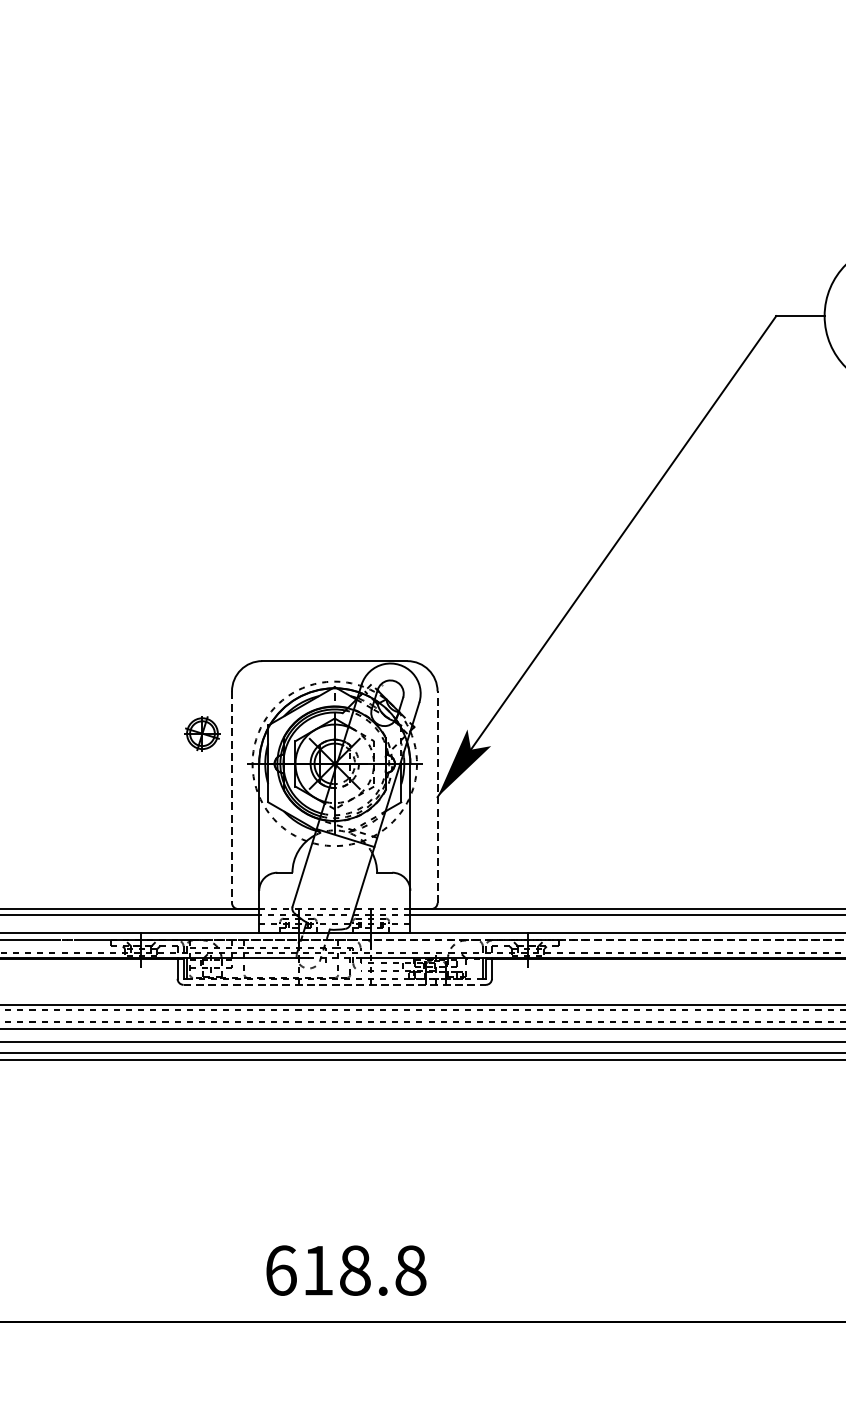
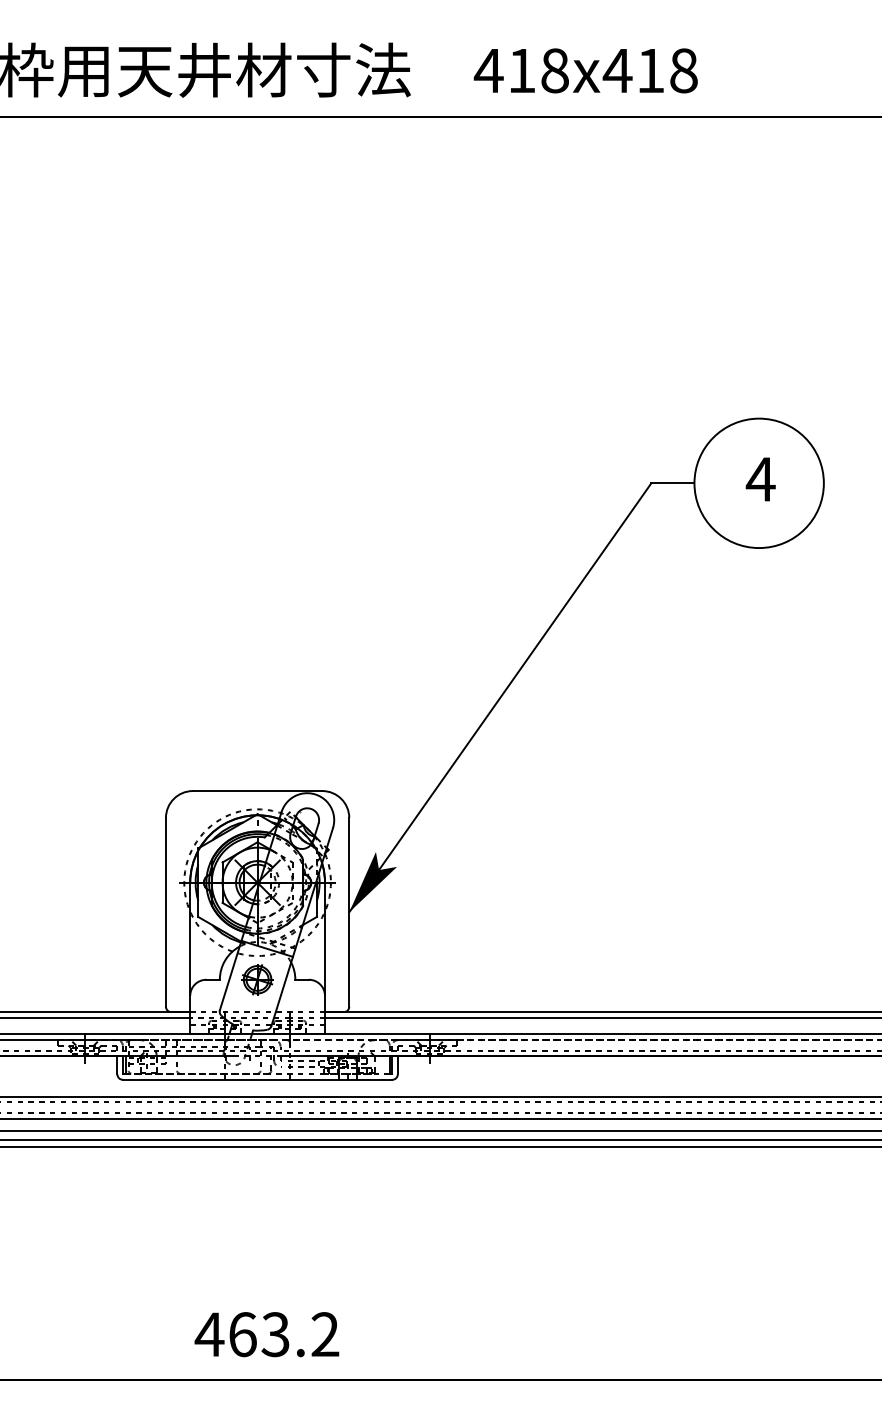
part: (202, 733) -> (257, 979), moved
line: (437, 796) -> (349, 911), dashed -> solid
line: (231, 797) -> (165, 912), dashed -> solid
line: (334, 984) -> (257, 1079), dashed -> solid
text: (344, 1270) -> (266, 1334), 618.8 -> 463.2

